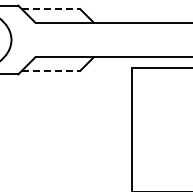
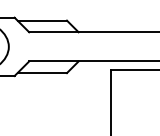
line: (51, 9) -> (42, 21), dashed -> solid
line: (51, 71) -> (42, 73), dashed -> solid

